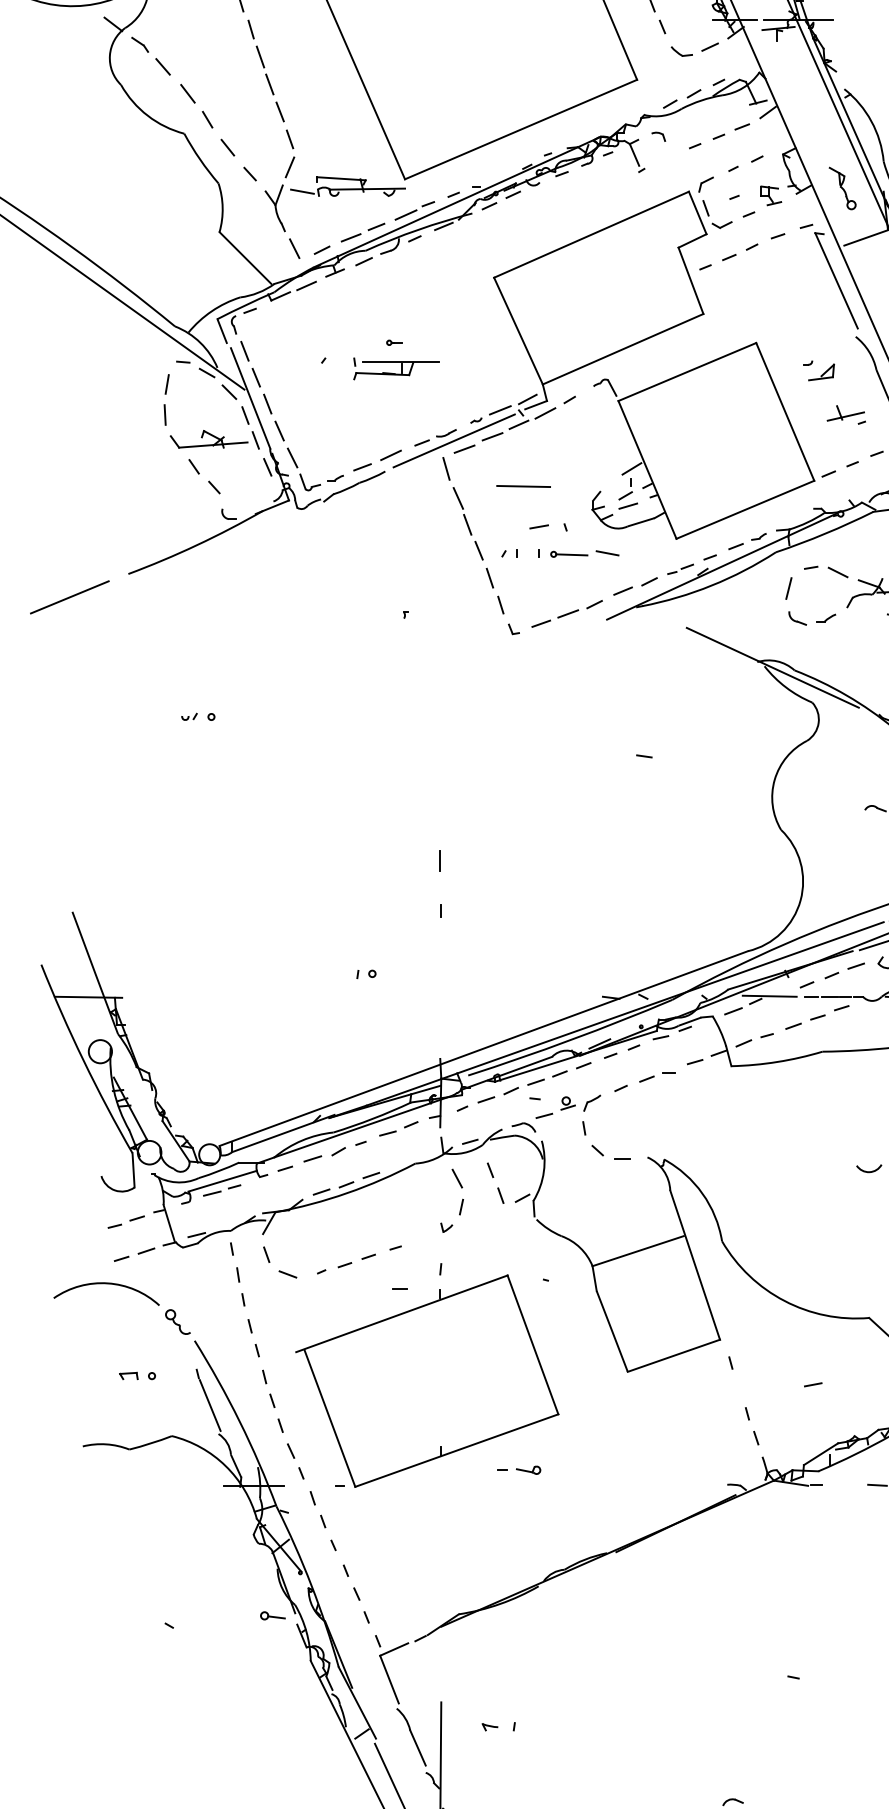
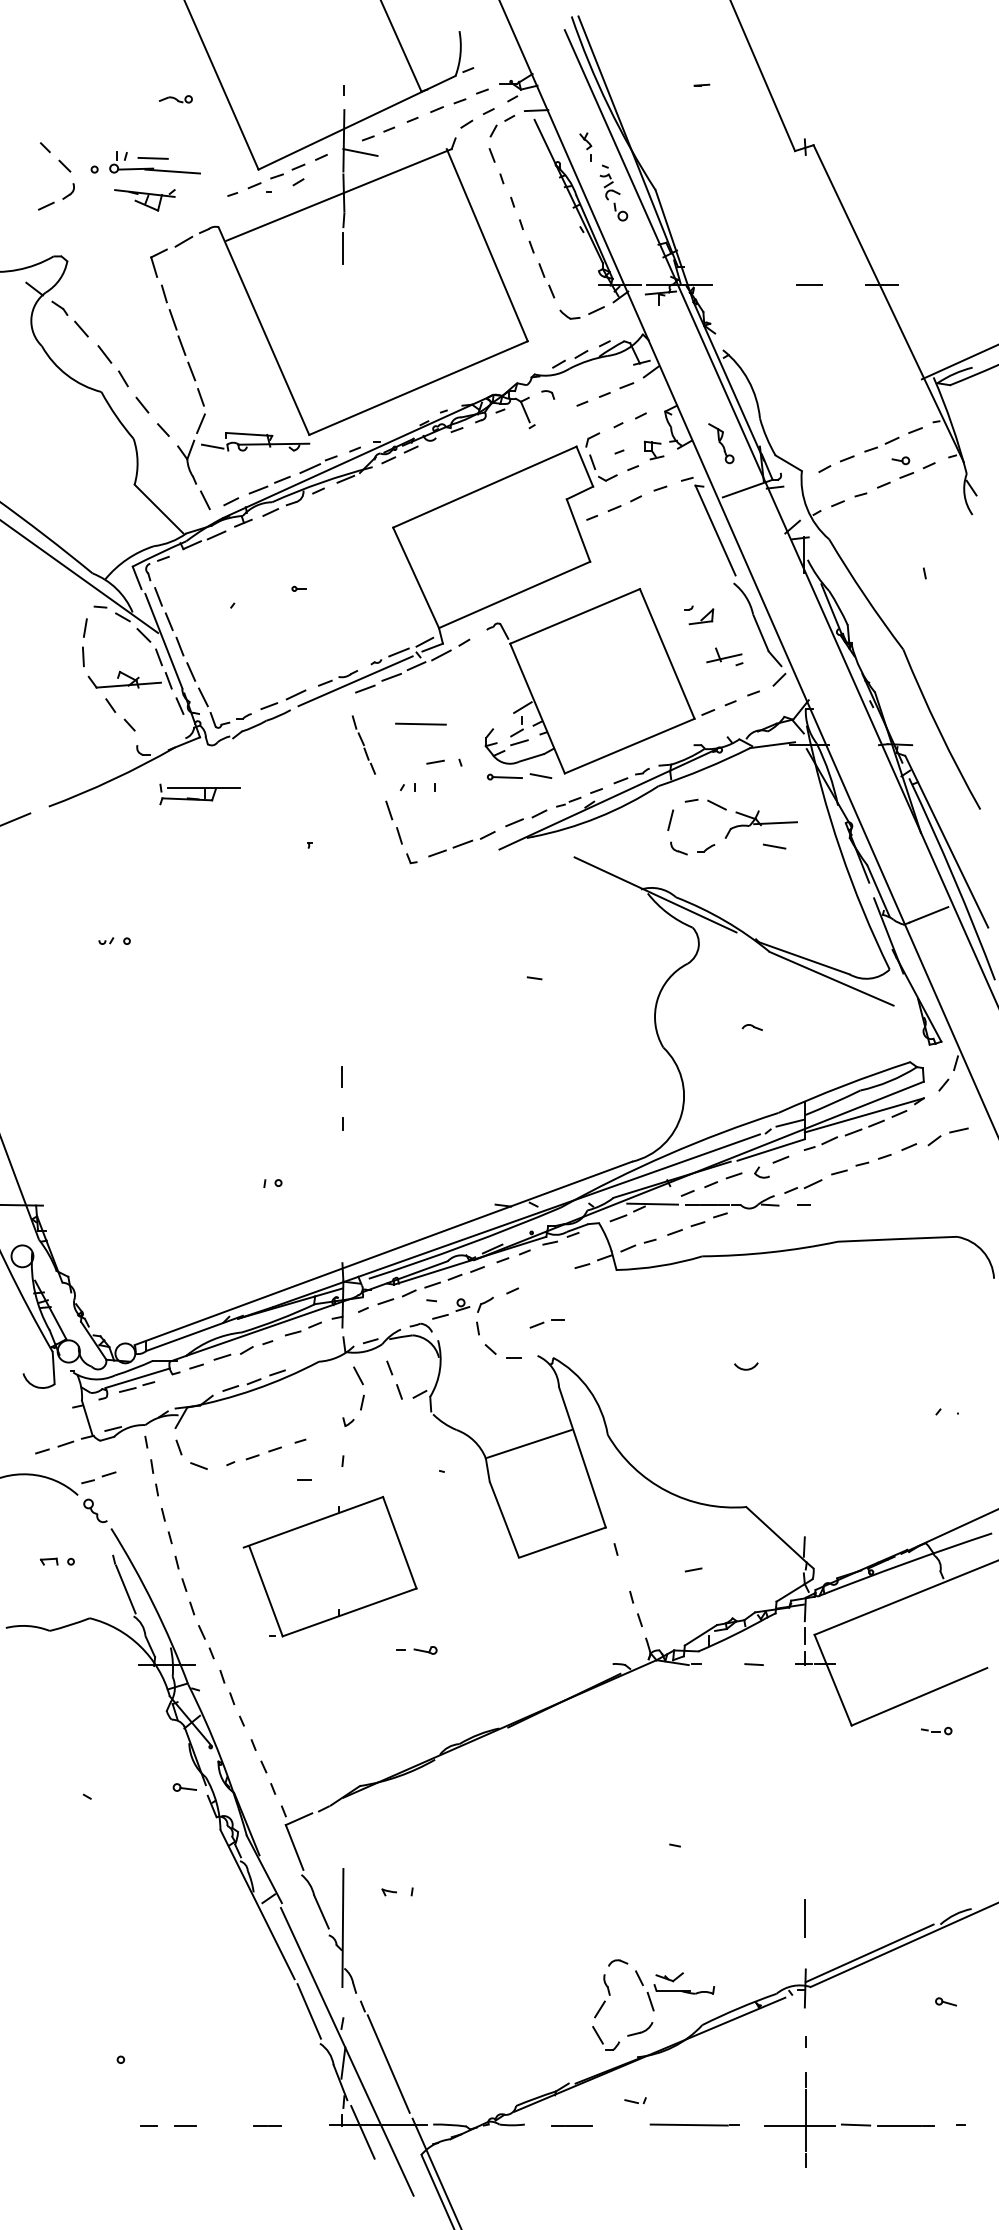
part: (395, 368) -> (199, 794), moved
part: (462, 508) -> (363, 744), size x0.6
part: (584, 553) -> (519, 776), moved
part: (656, 1077) -> (546, 1323), moved
part: (125, 1221) -> (98, 1477), moved
part: (426, 1381) -> (329, 1566), size x0.7

